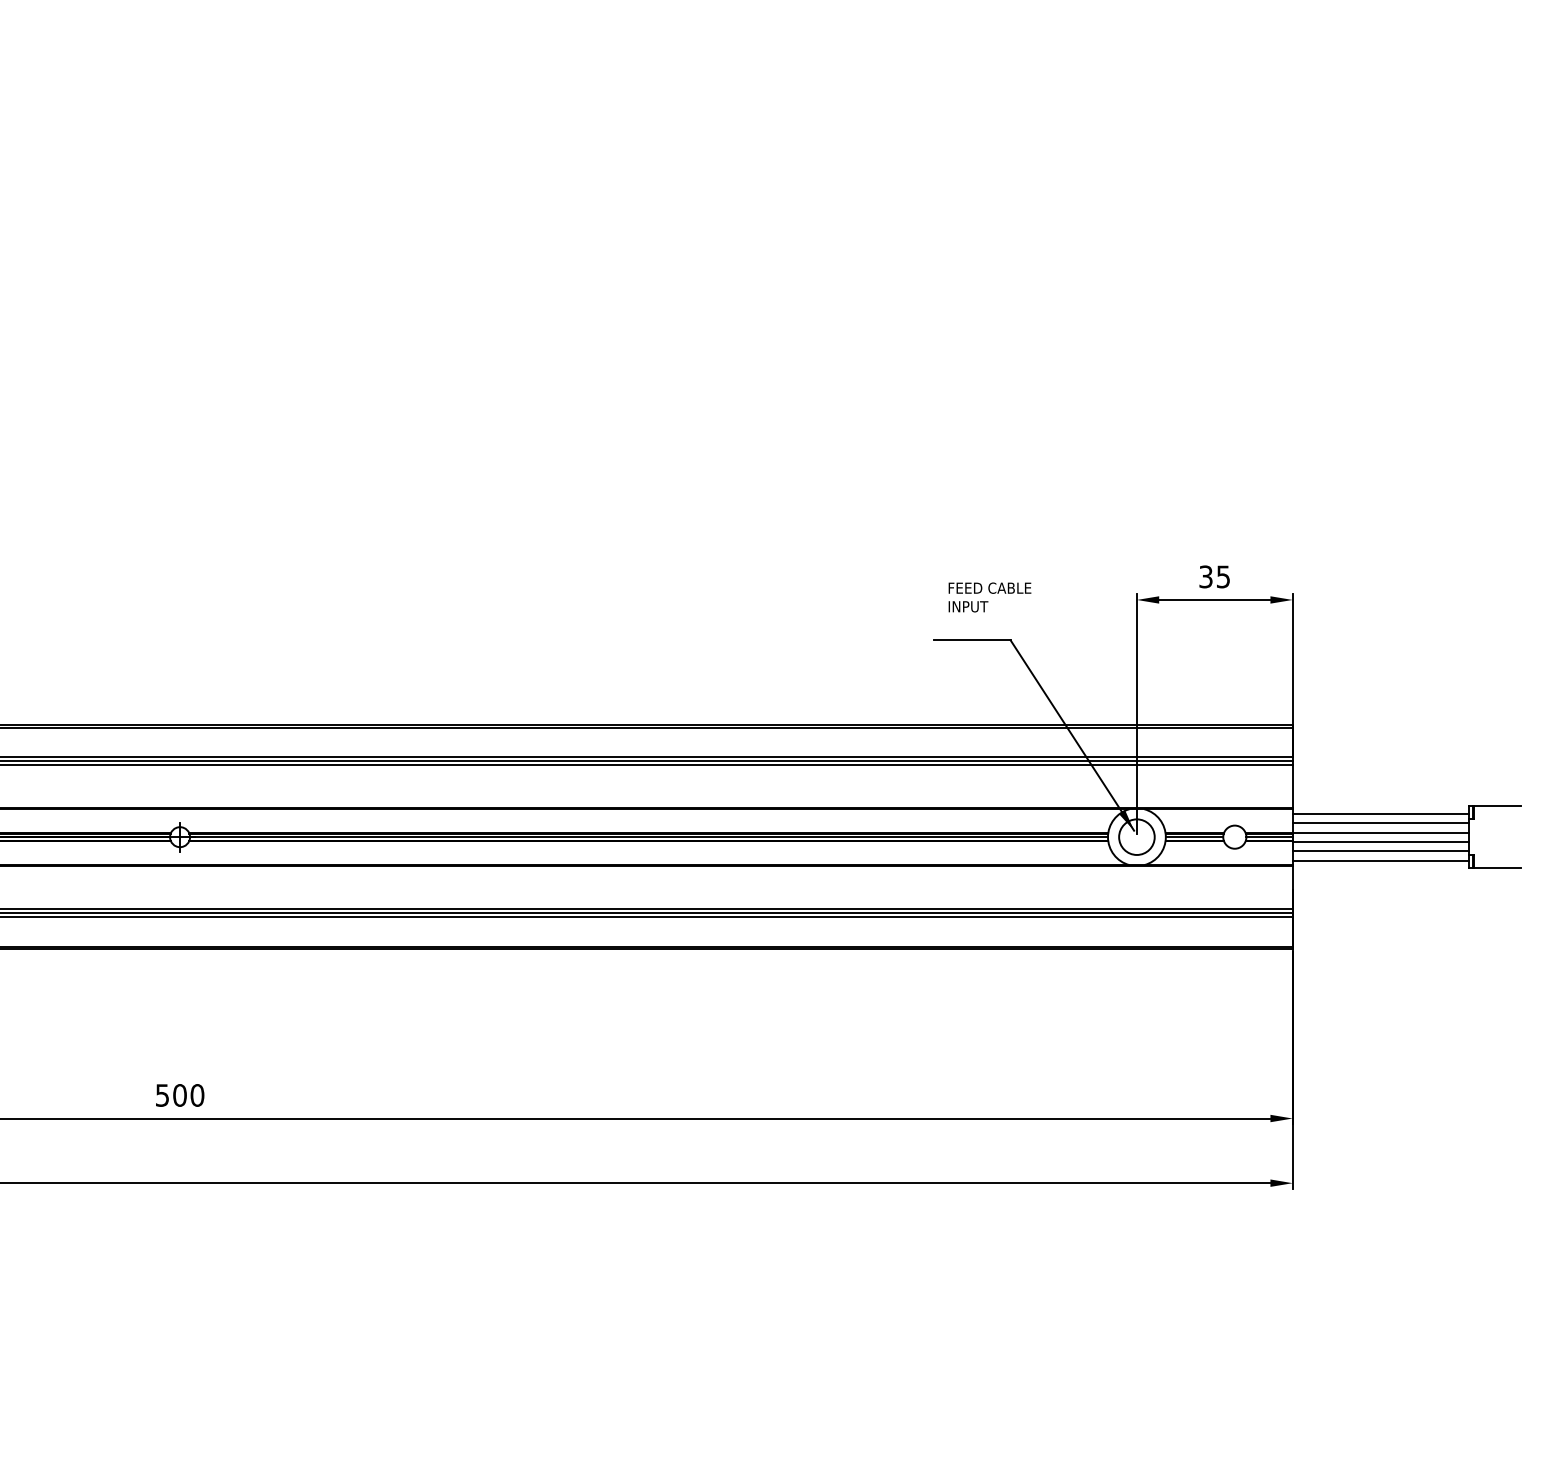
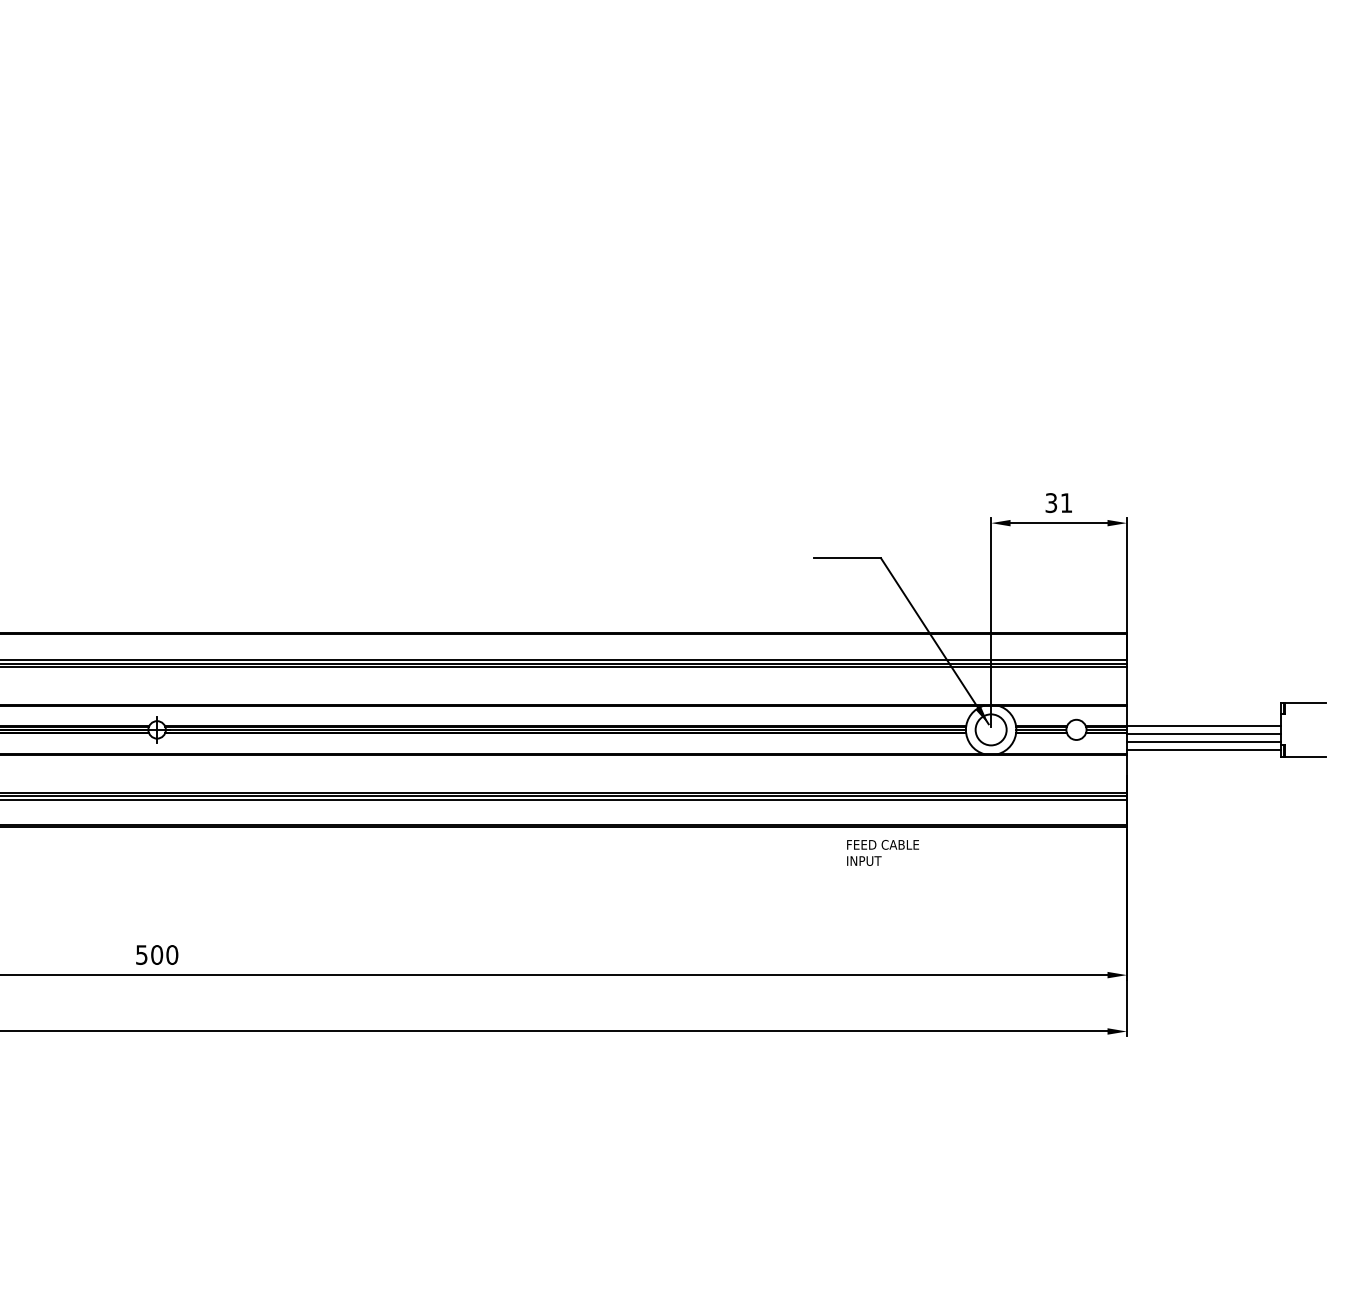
text: (1223, 577) -> (1066, 503), 35 -> 31
text: (989, 596) -> (882, 852), moved
line: (1380, 813) -> (1203, 709), removed
line: (1380, 822) -> (1203, 717), removed

